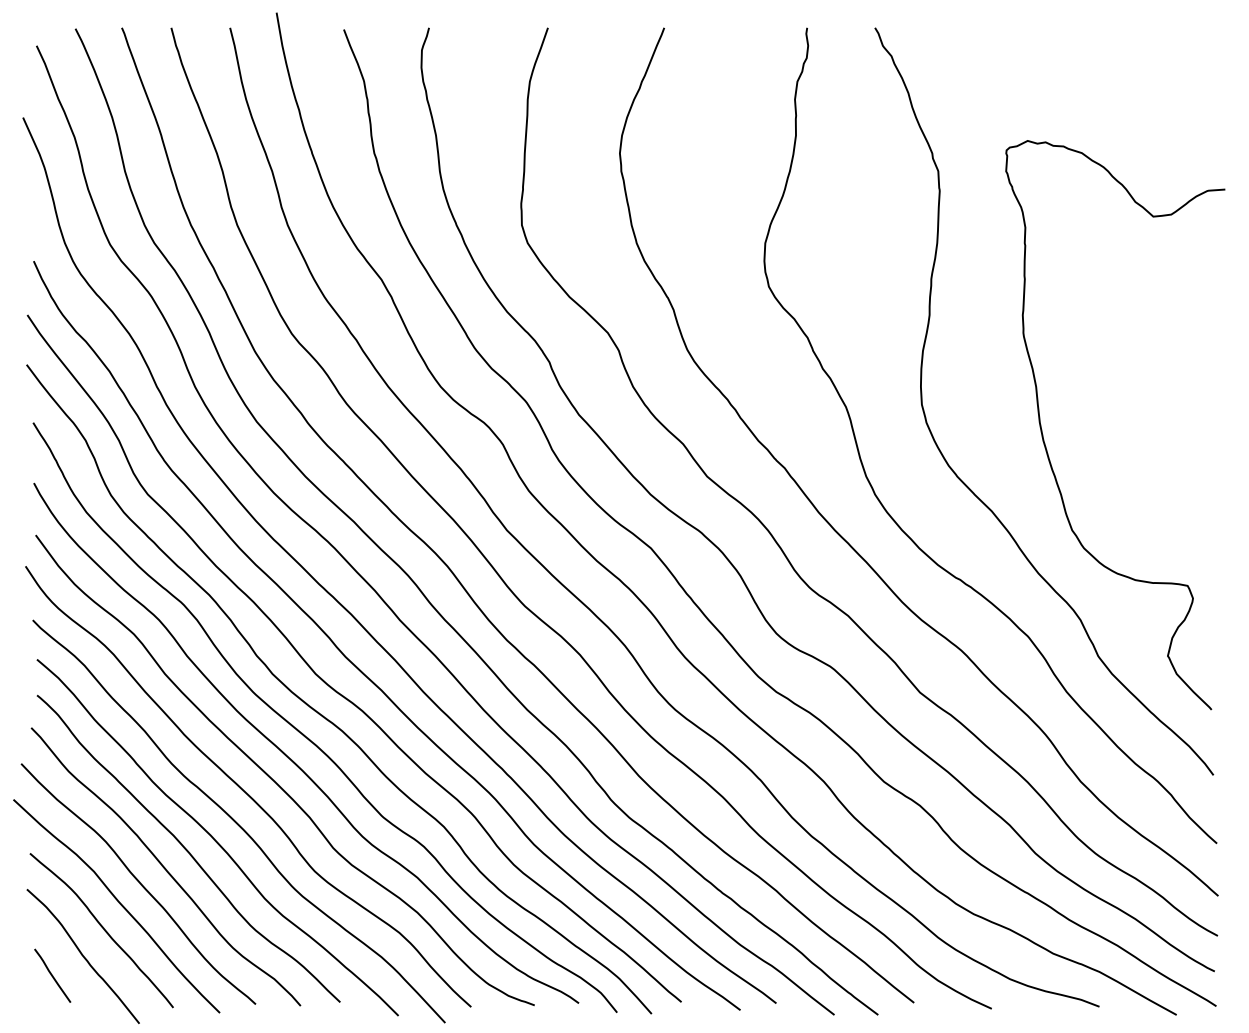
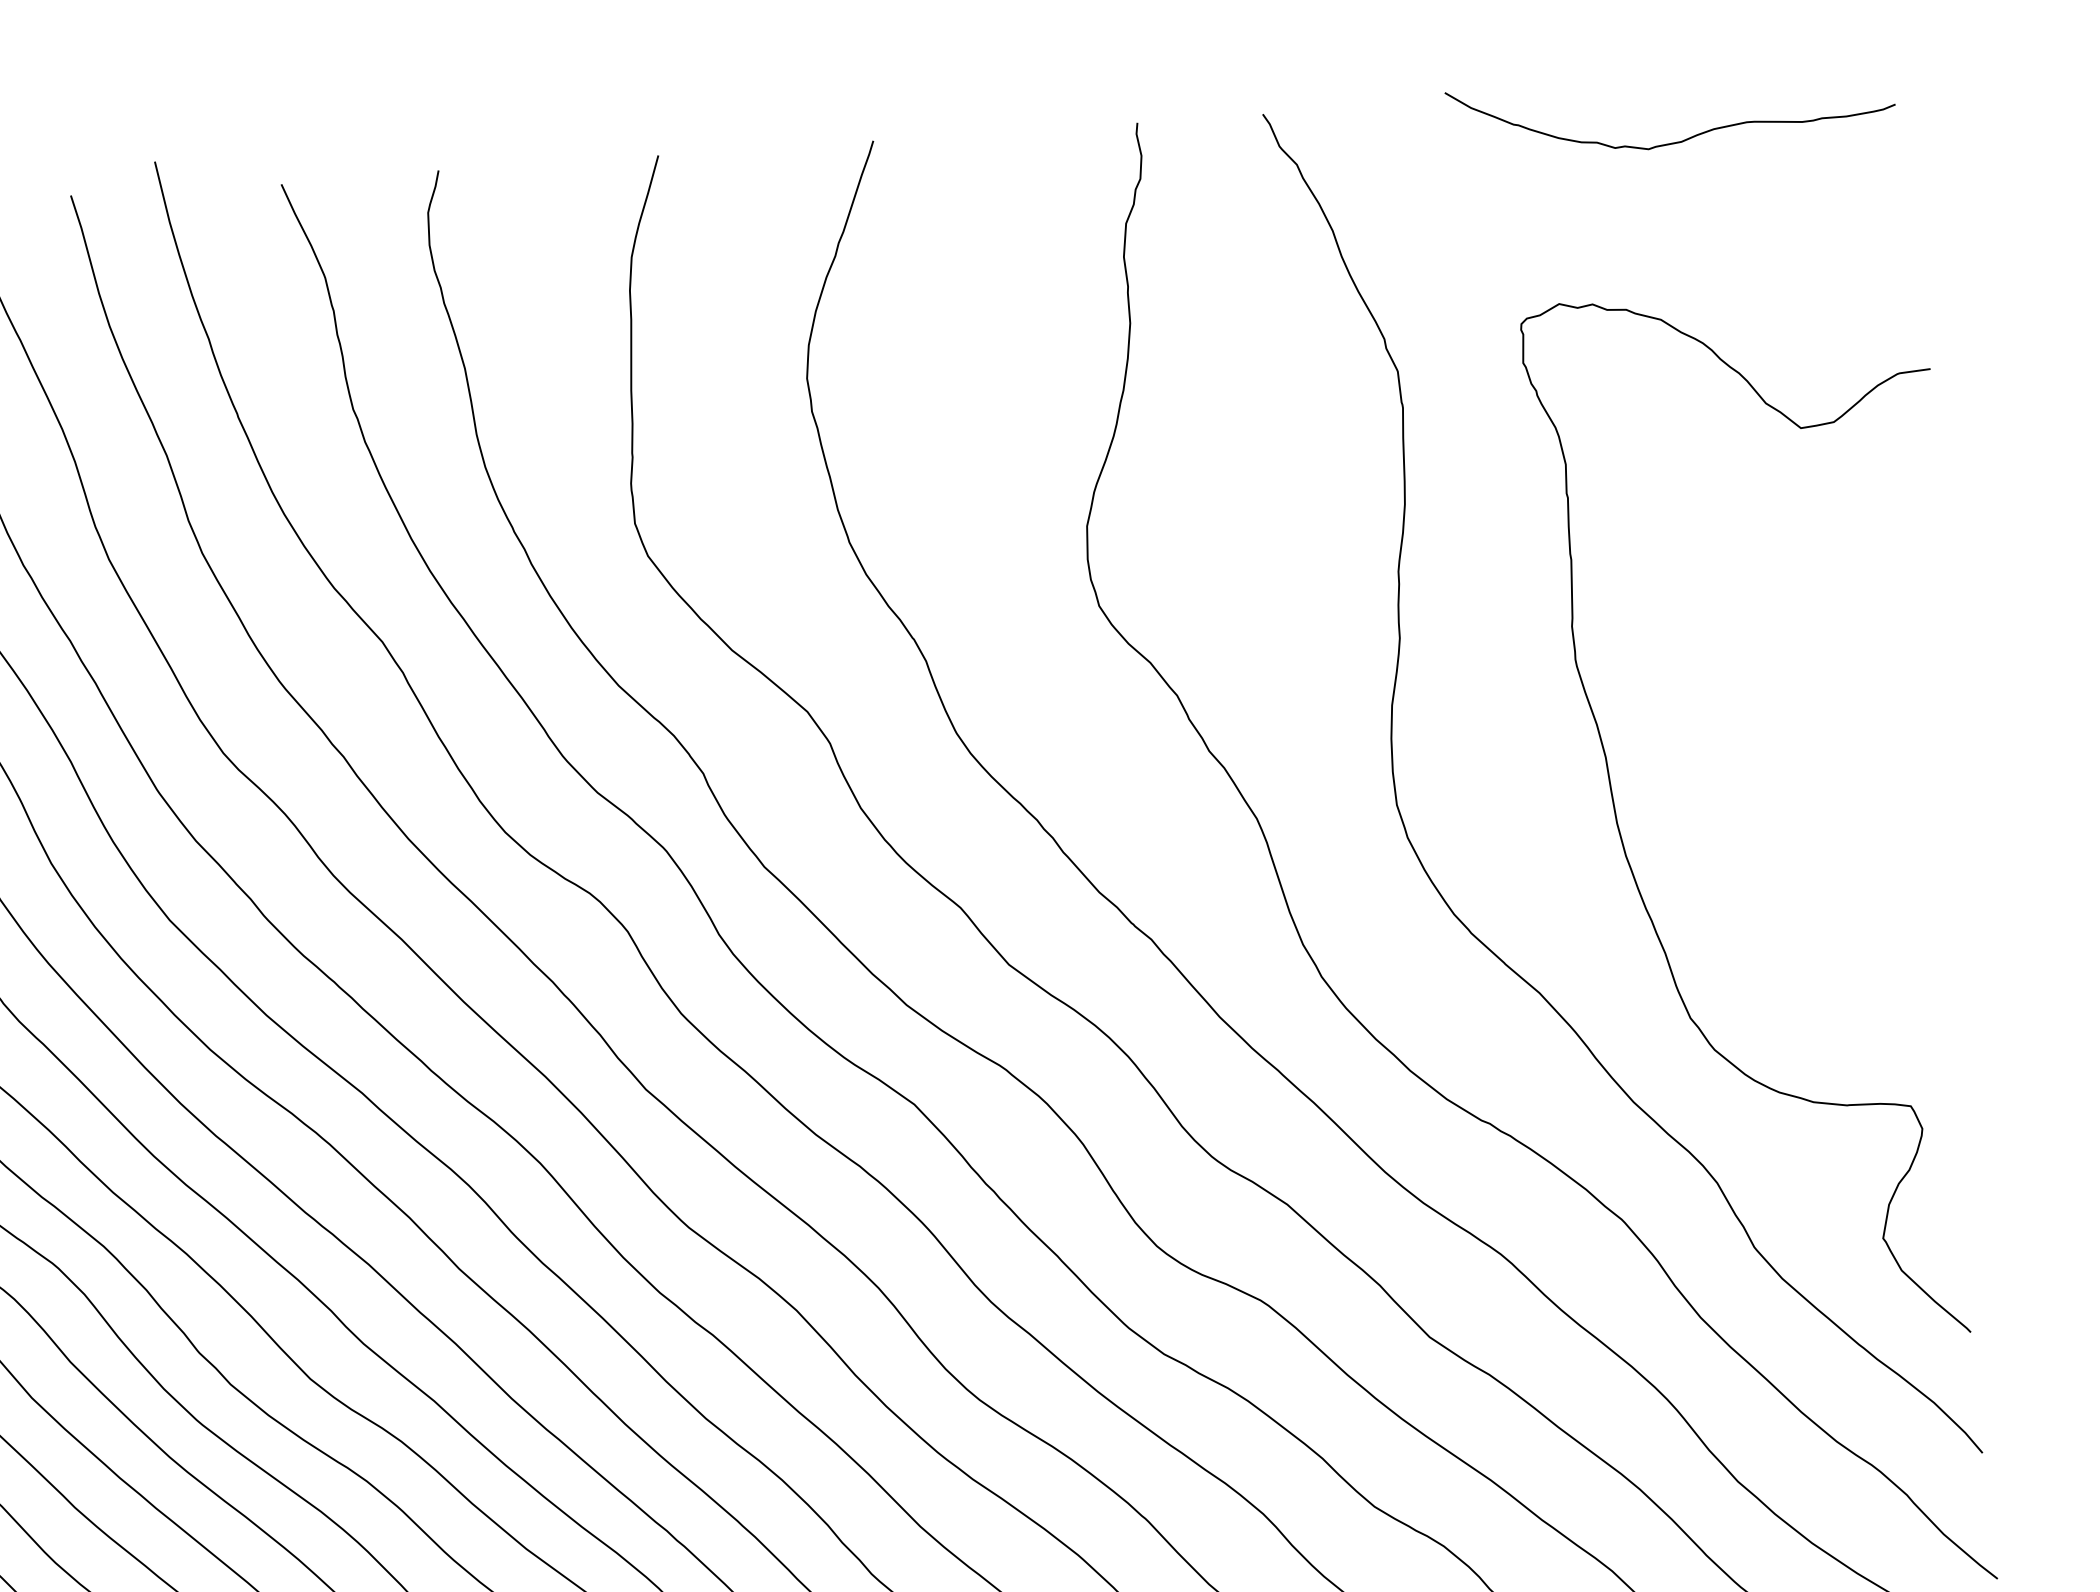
curve: (1094, 57) -> (1672, 141), added

